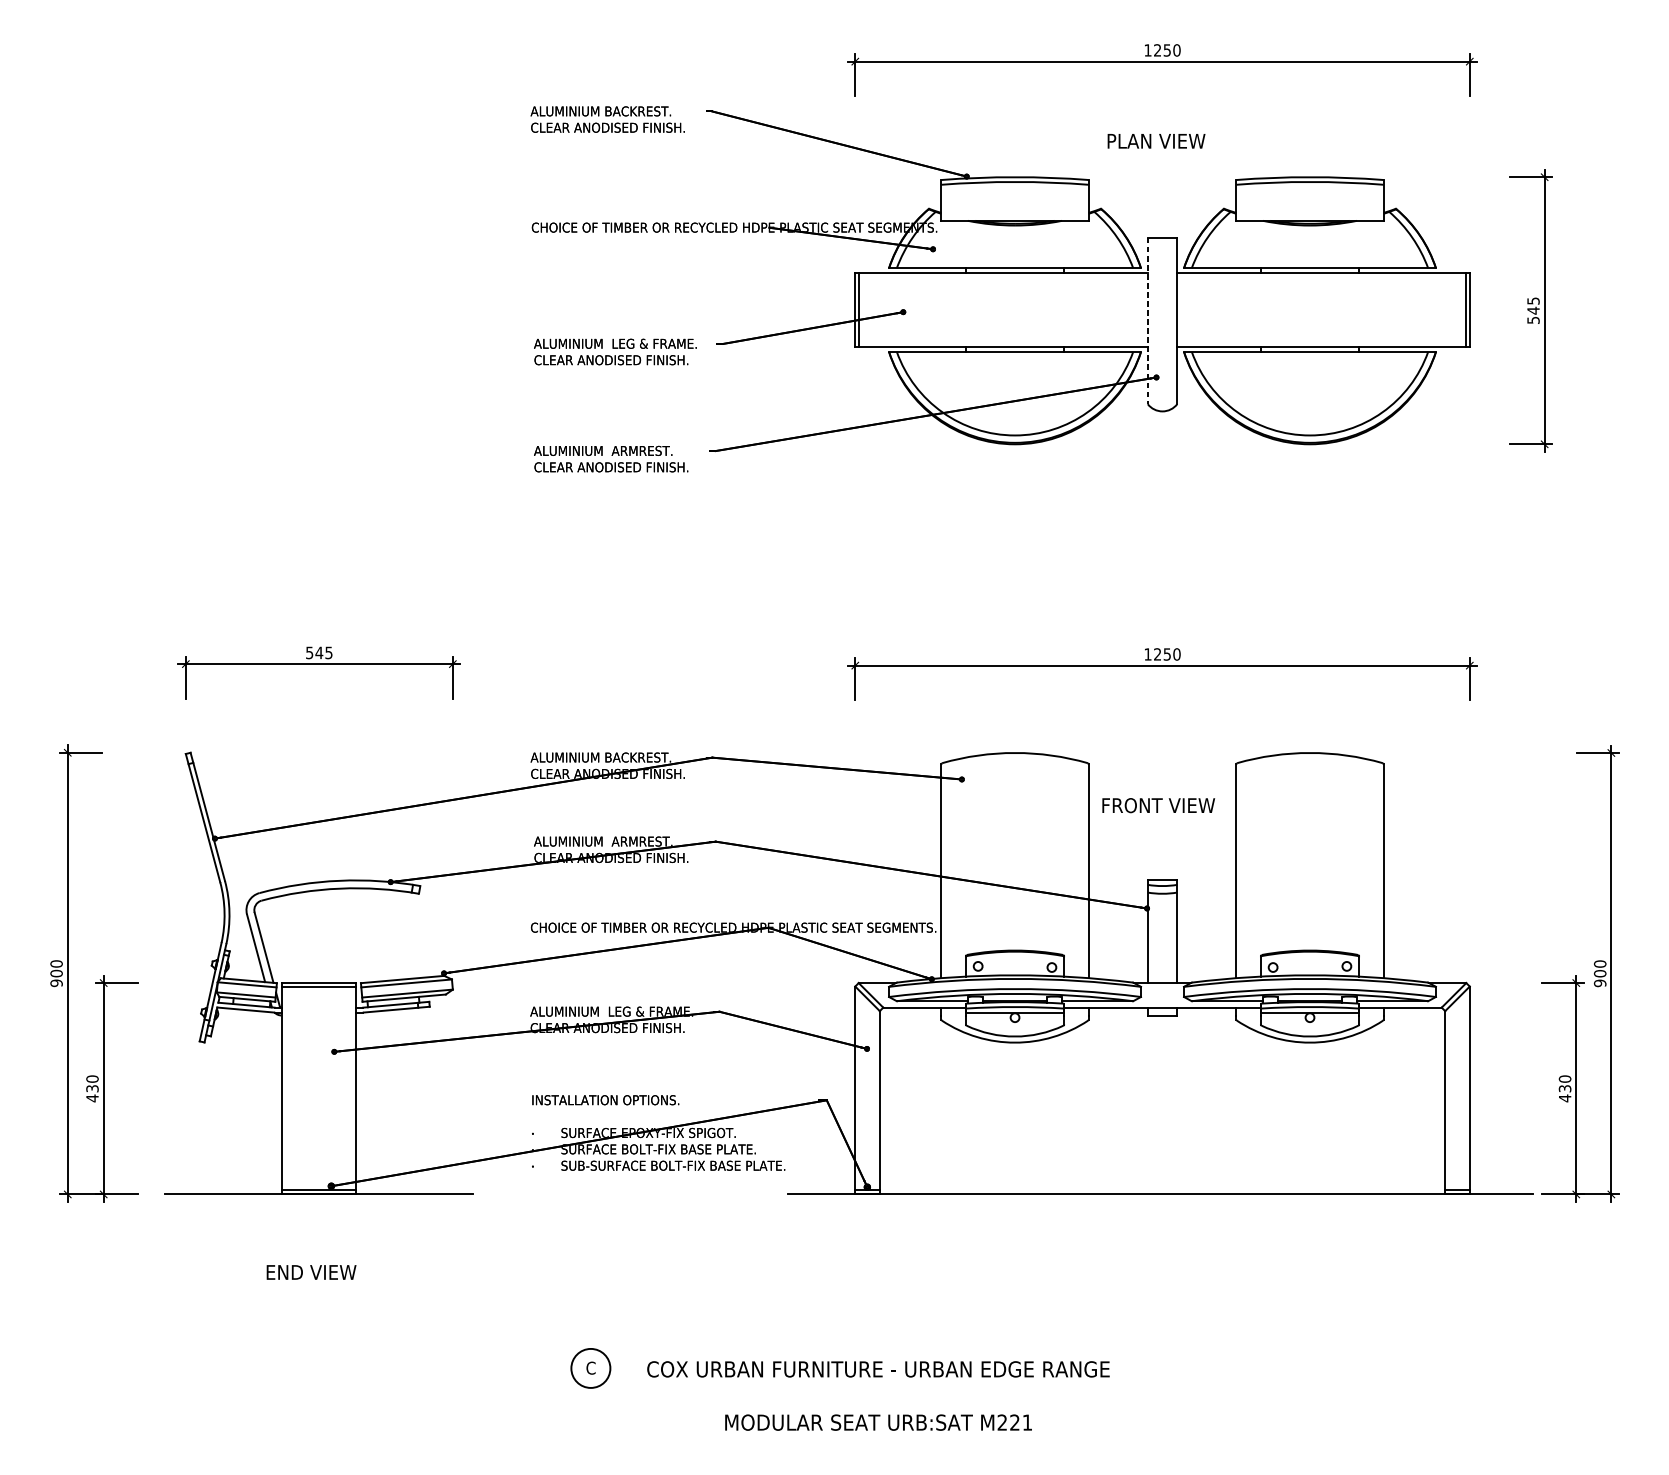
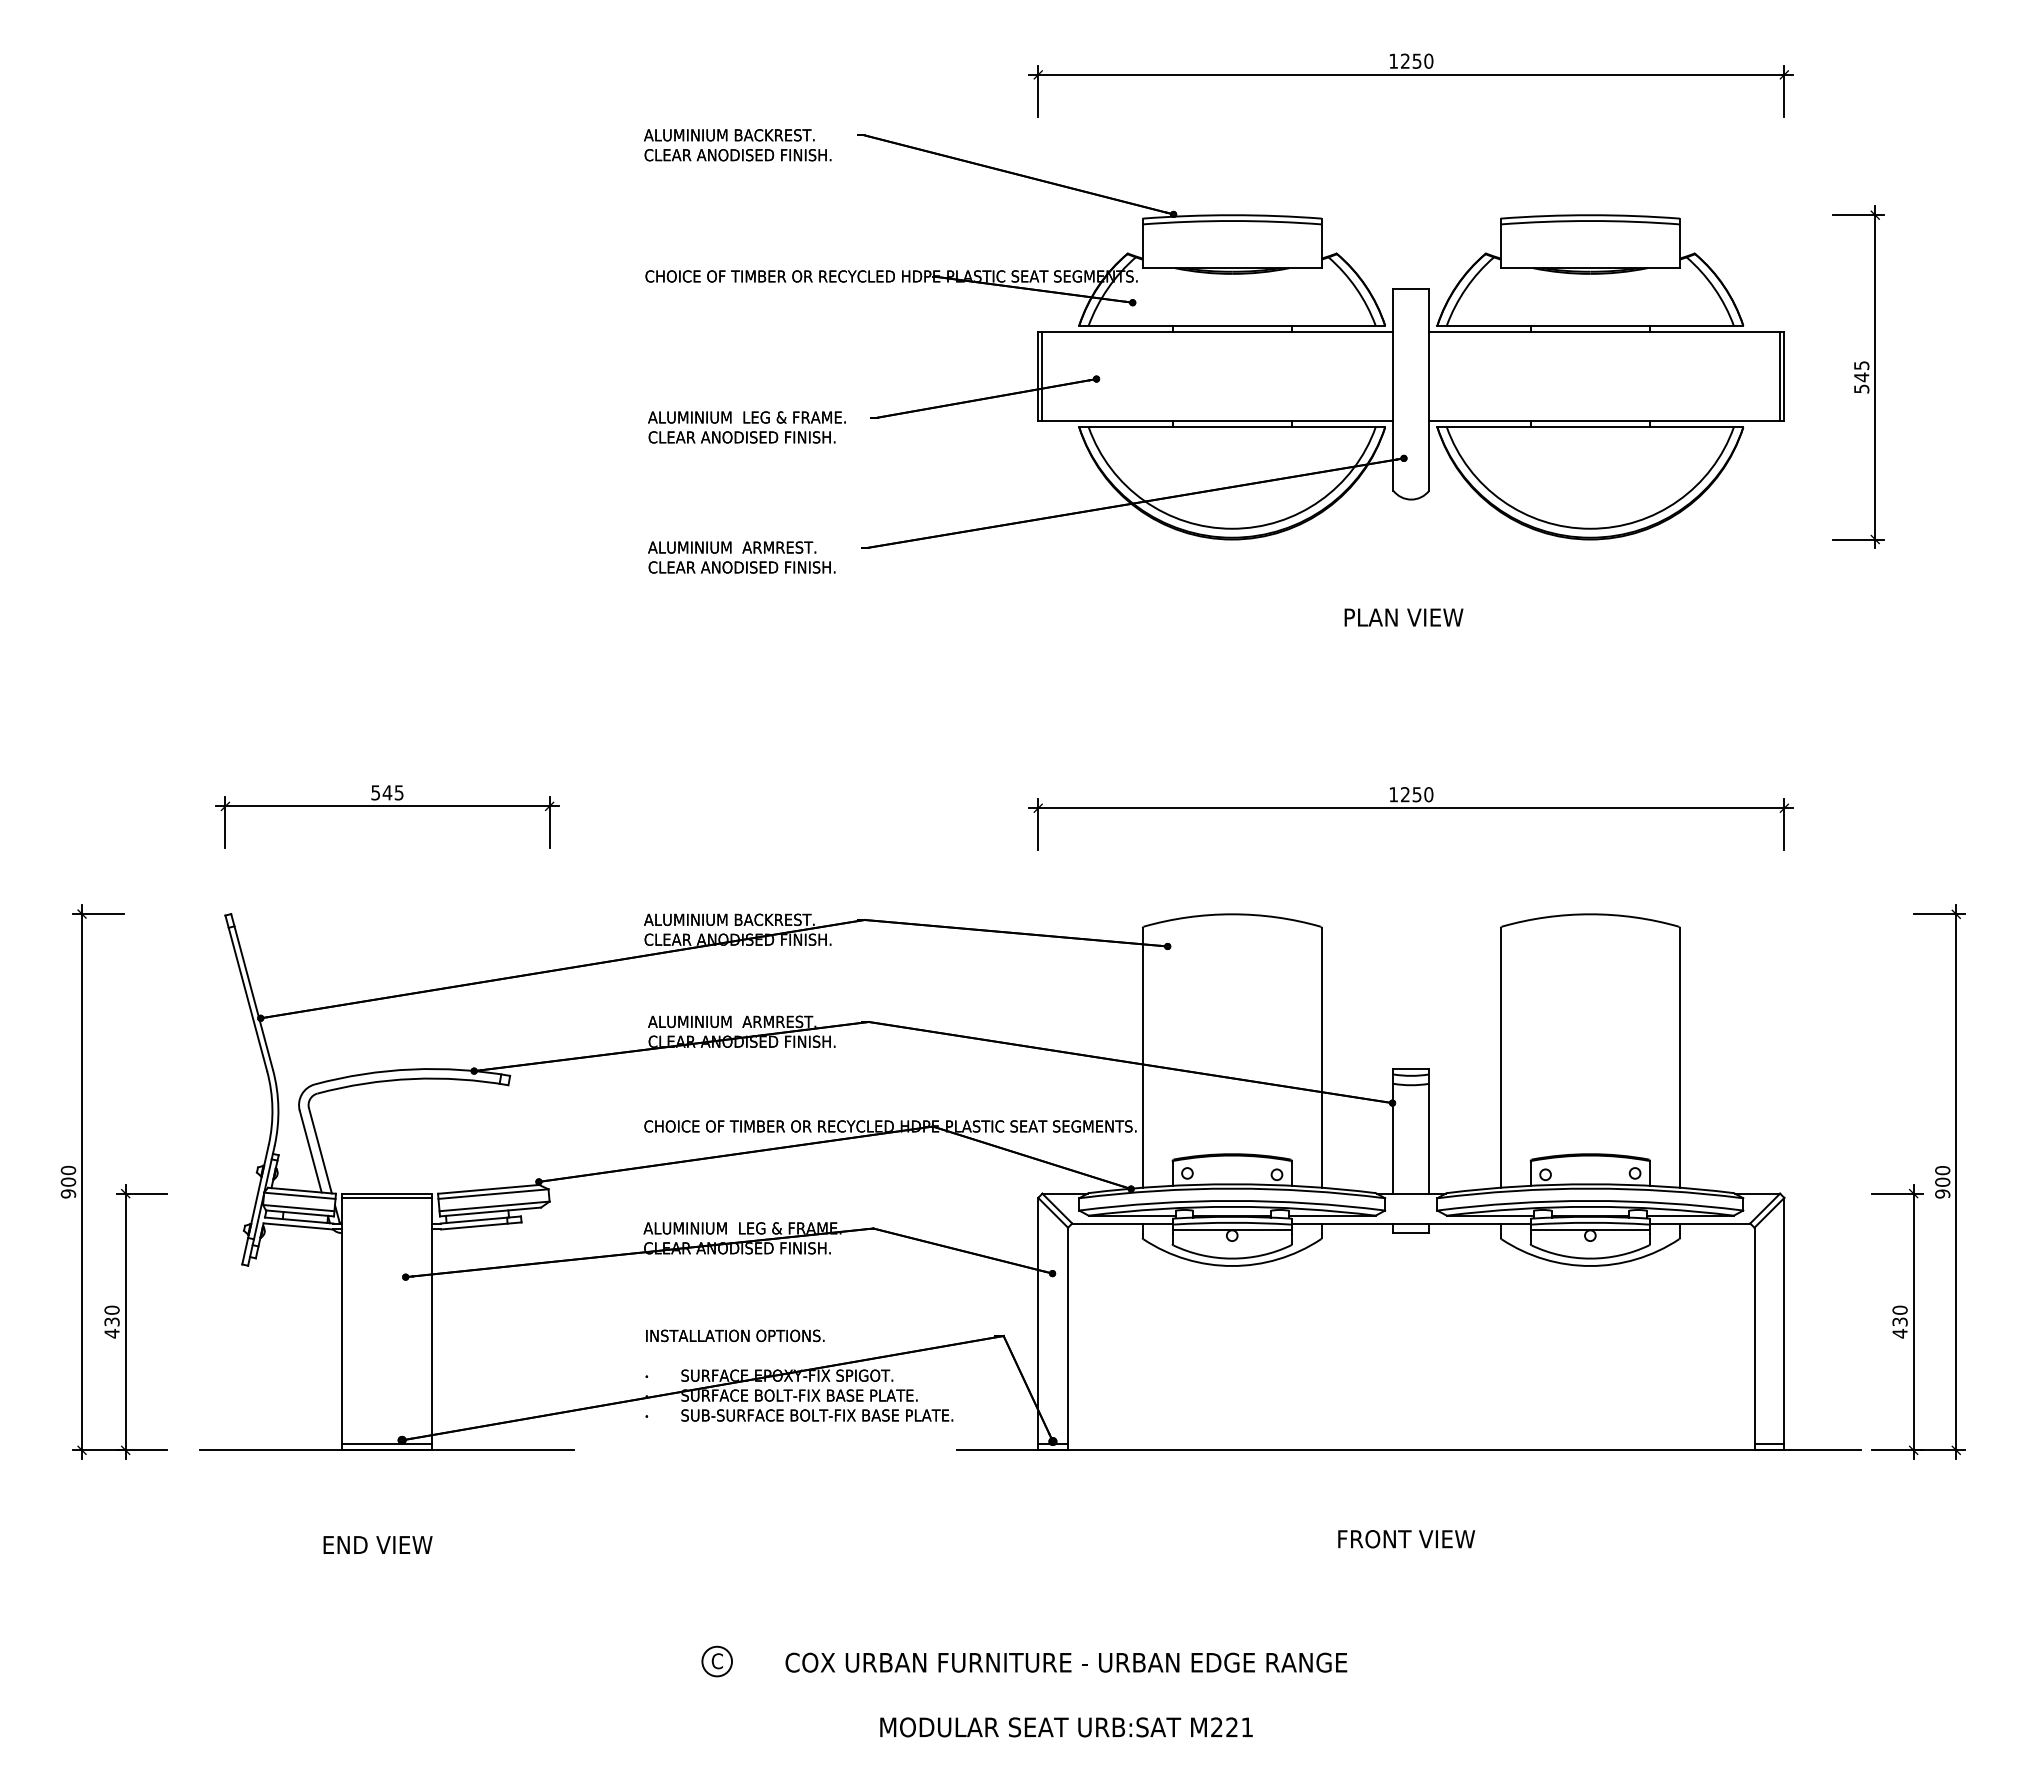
text: (1156, 141) -> (1403, 617), moved
line: (1147, 321) -> (1393, 390), dashed -> solid
text: (1158, 805) -> (1406, 1539), moved
circle: (591, 1368) -> (717, 1661), size x0.62

